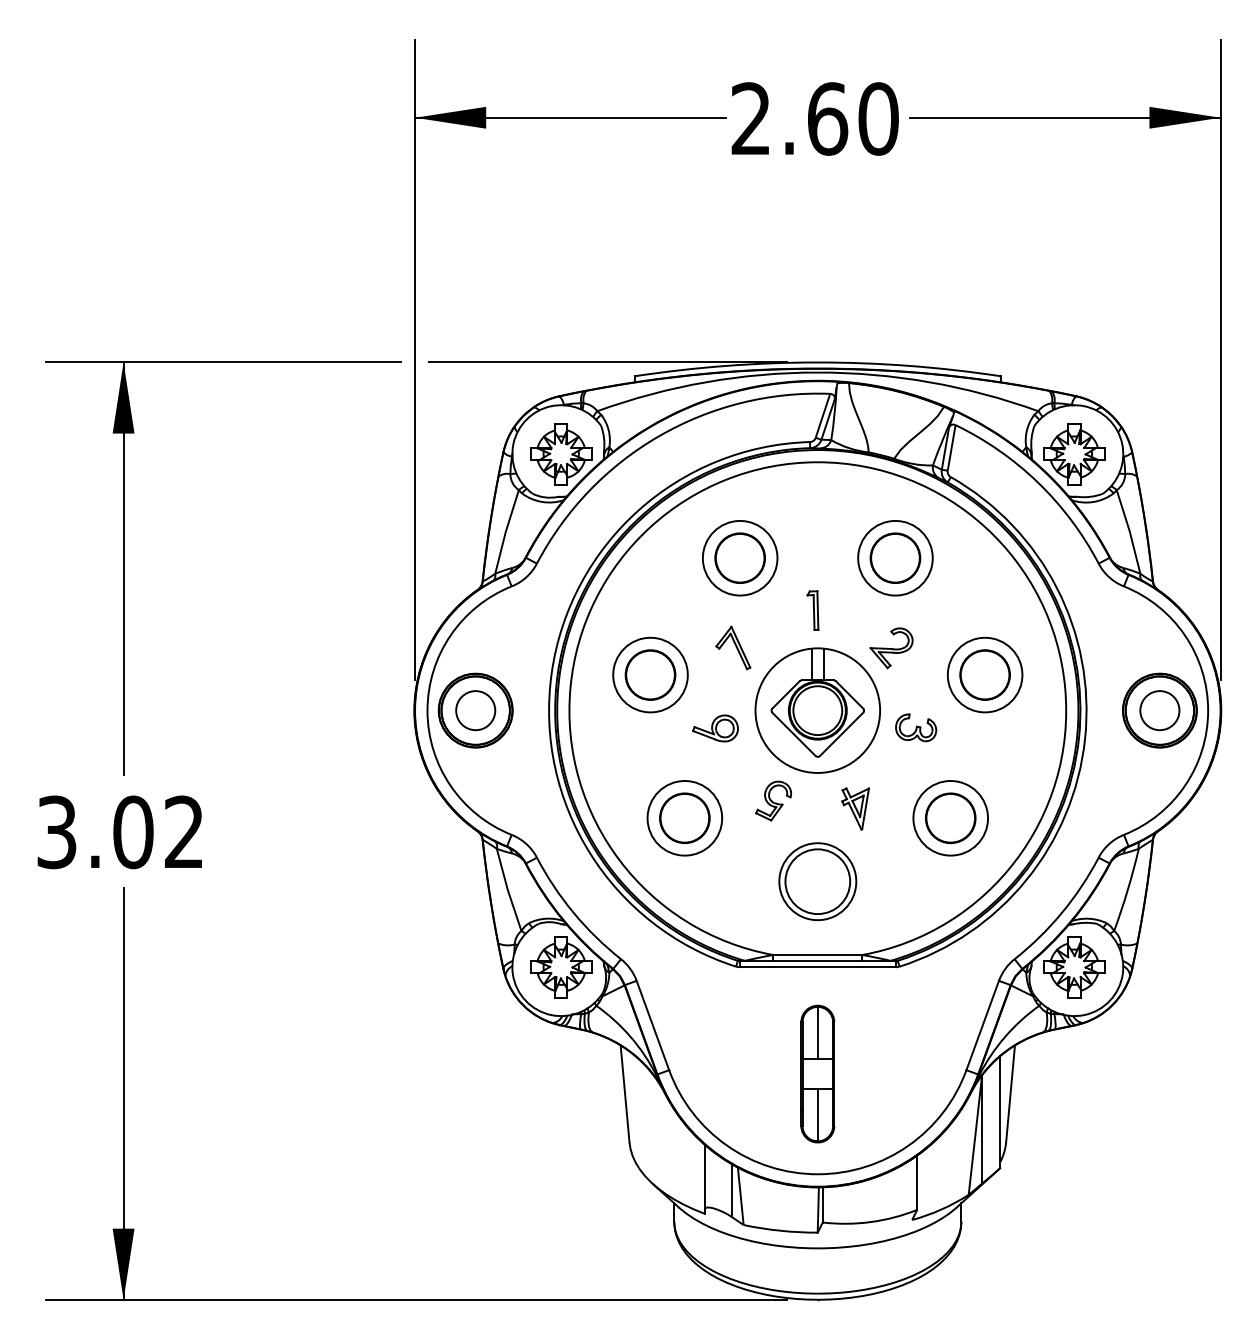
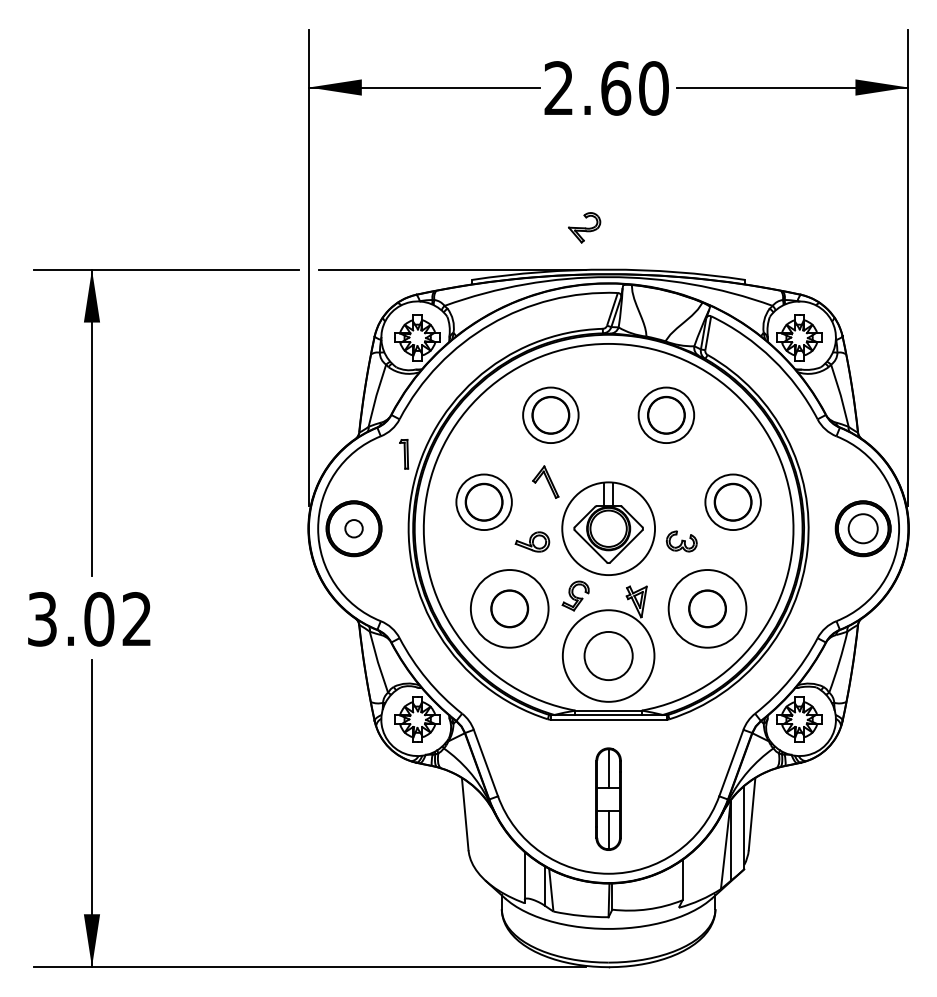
part: (812, 610) -> (403, 454), moved
part: (891, 648) -> (584, 227), moved
circle: (475, 710) -> (353, 528), size x0.6
circle: (684, 818) -> (509, 609), size x1.4
circle: (950, 818) -> (707, 609), size x1.4
circle: (817, 881) -> (608, 655), size x1.6

